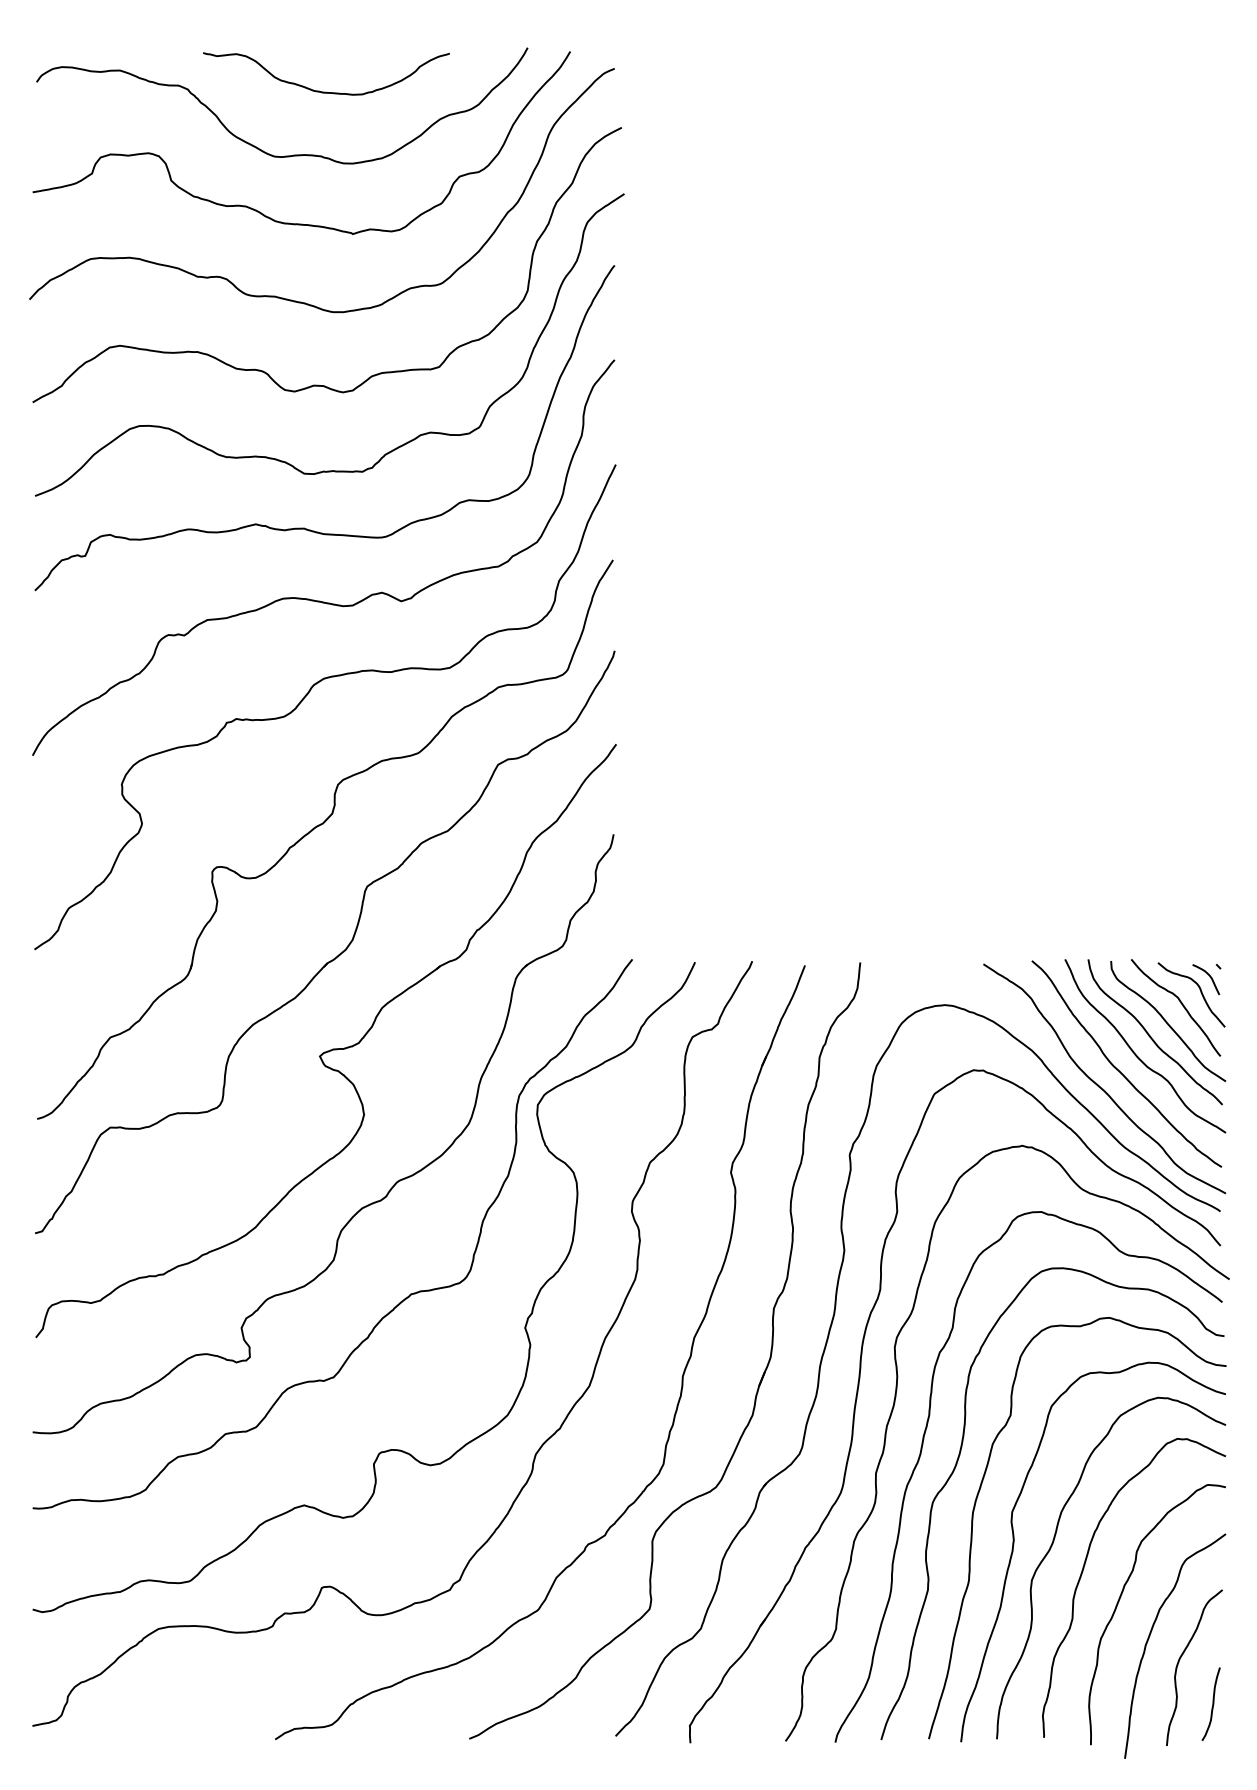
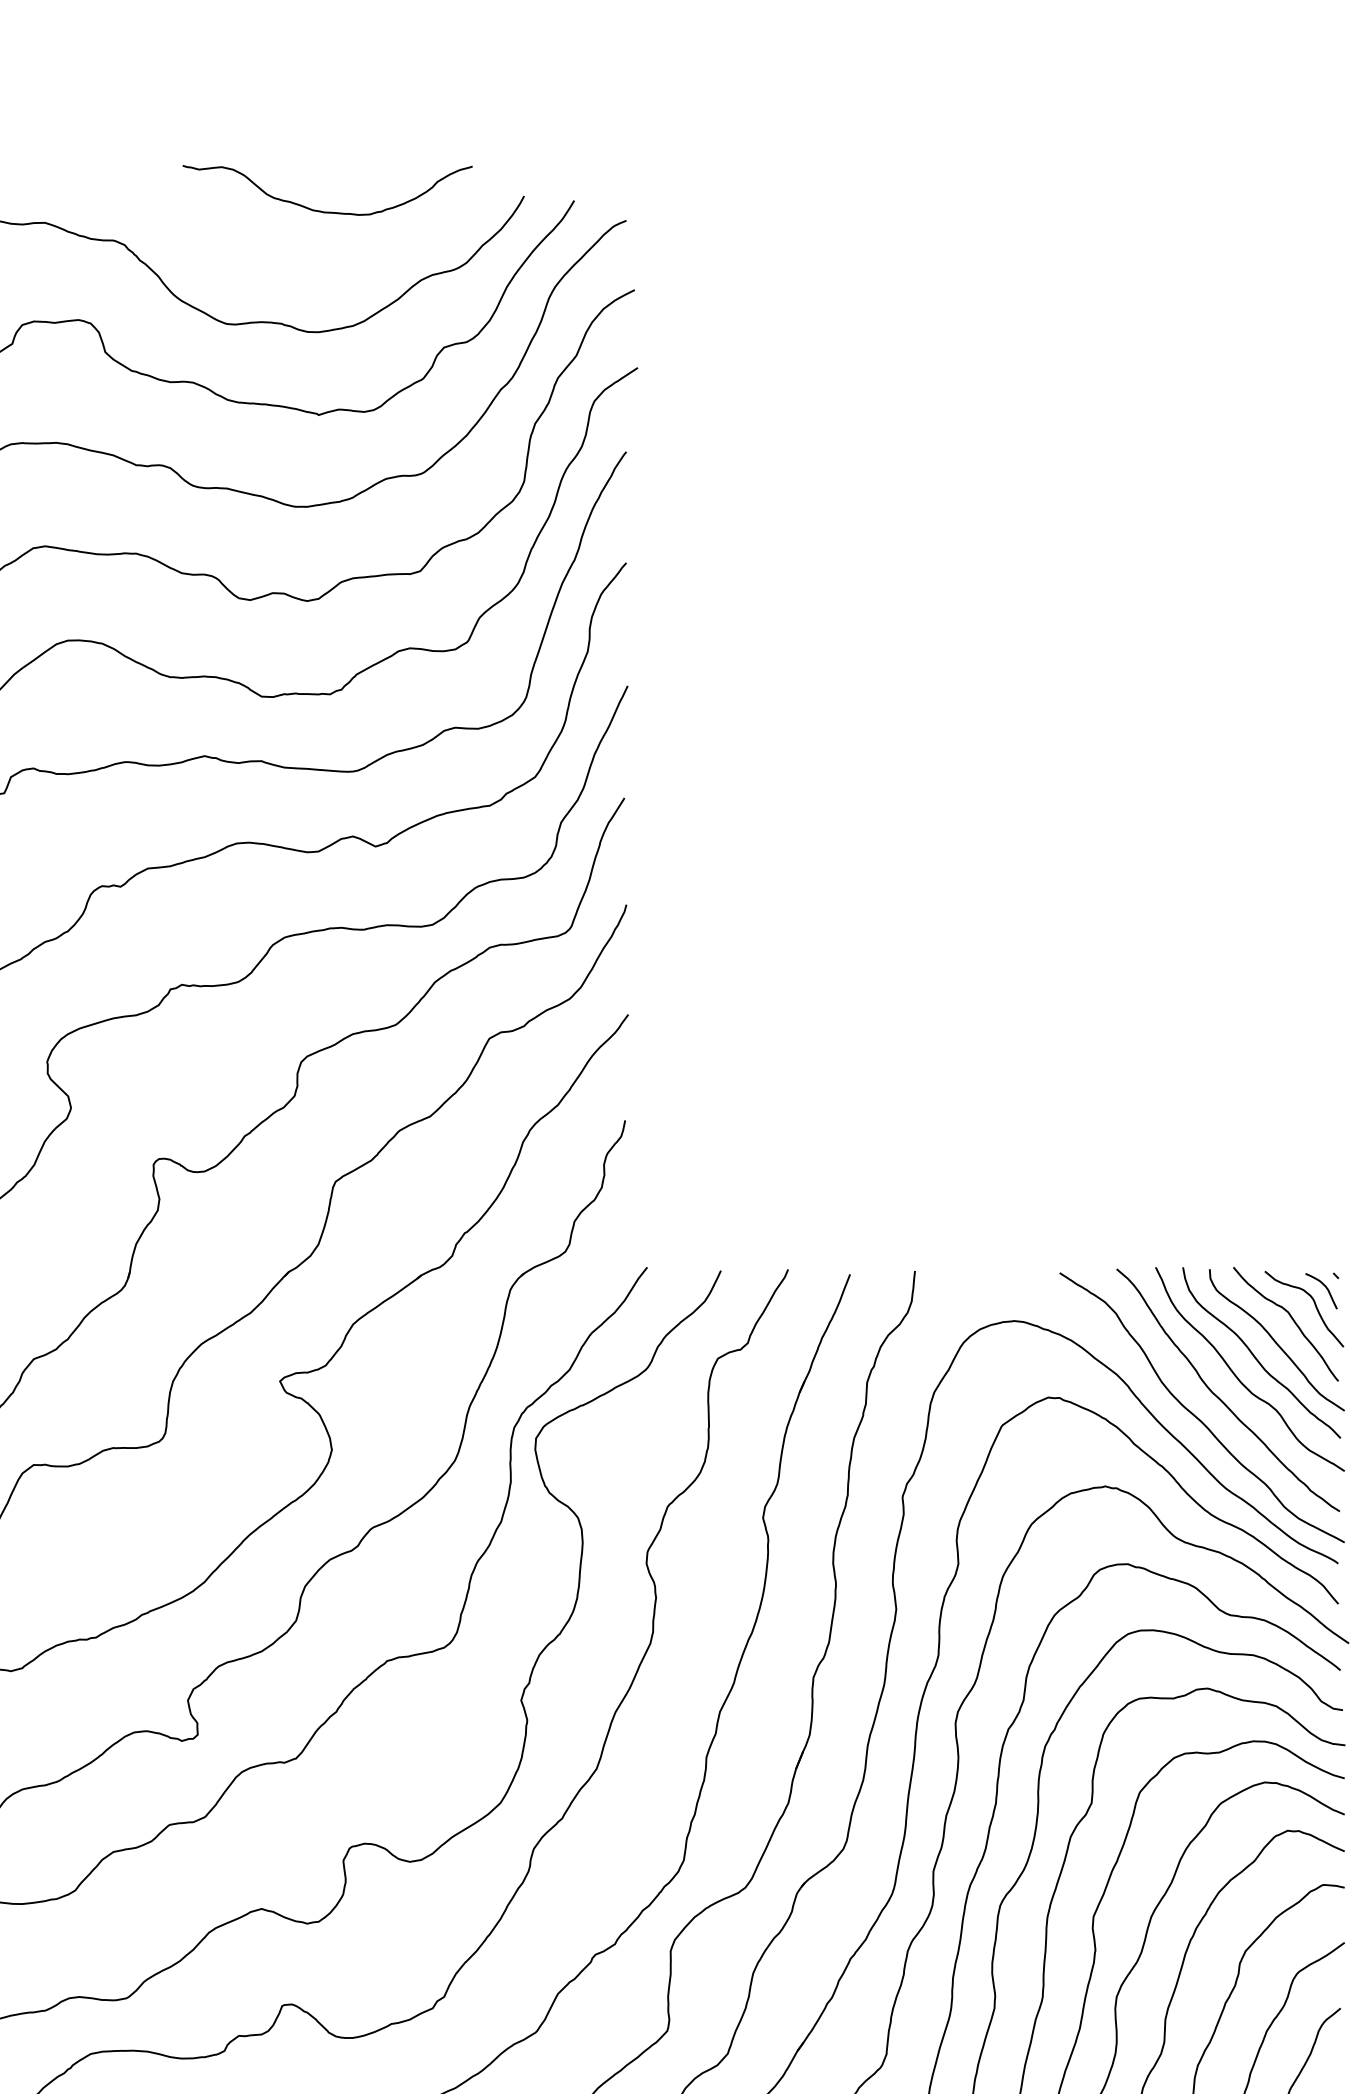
curve: (326, 91) -> (327, 211), moved

